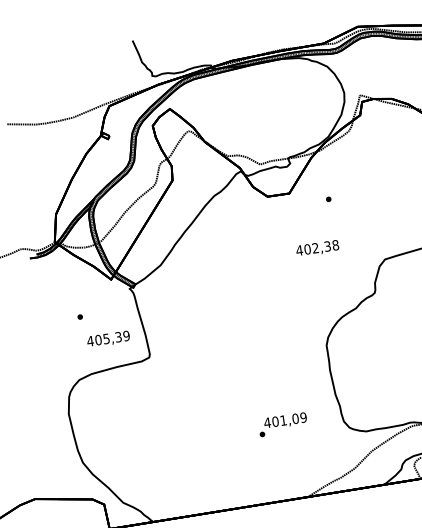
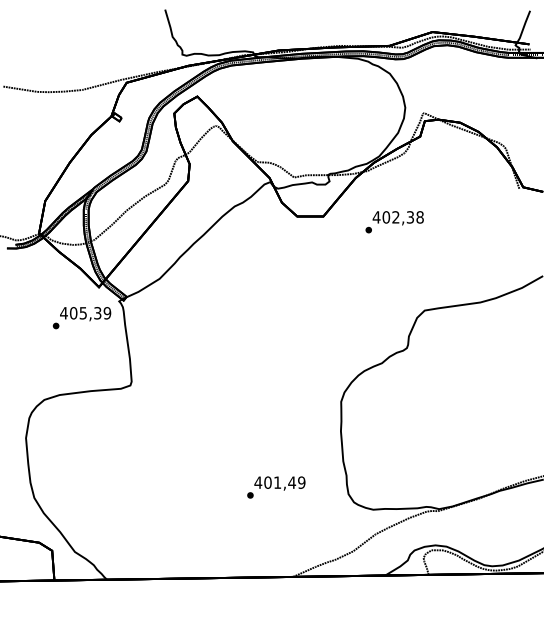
text: (317, 248) -> (397, 218), moved
text: (108, 339) -> (85, 314), moved
text: (295, 418) -> (292, 482), 401,09 -> 401,49

